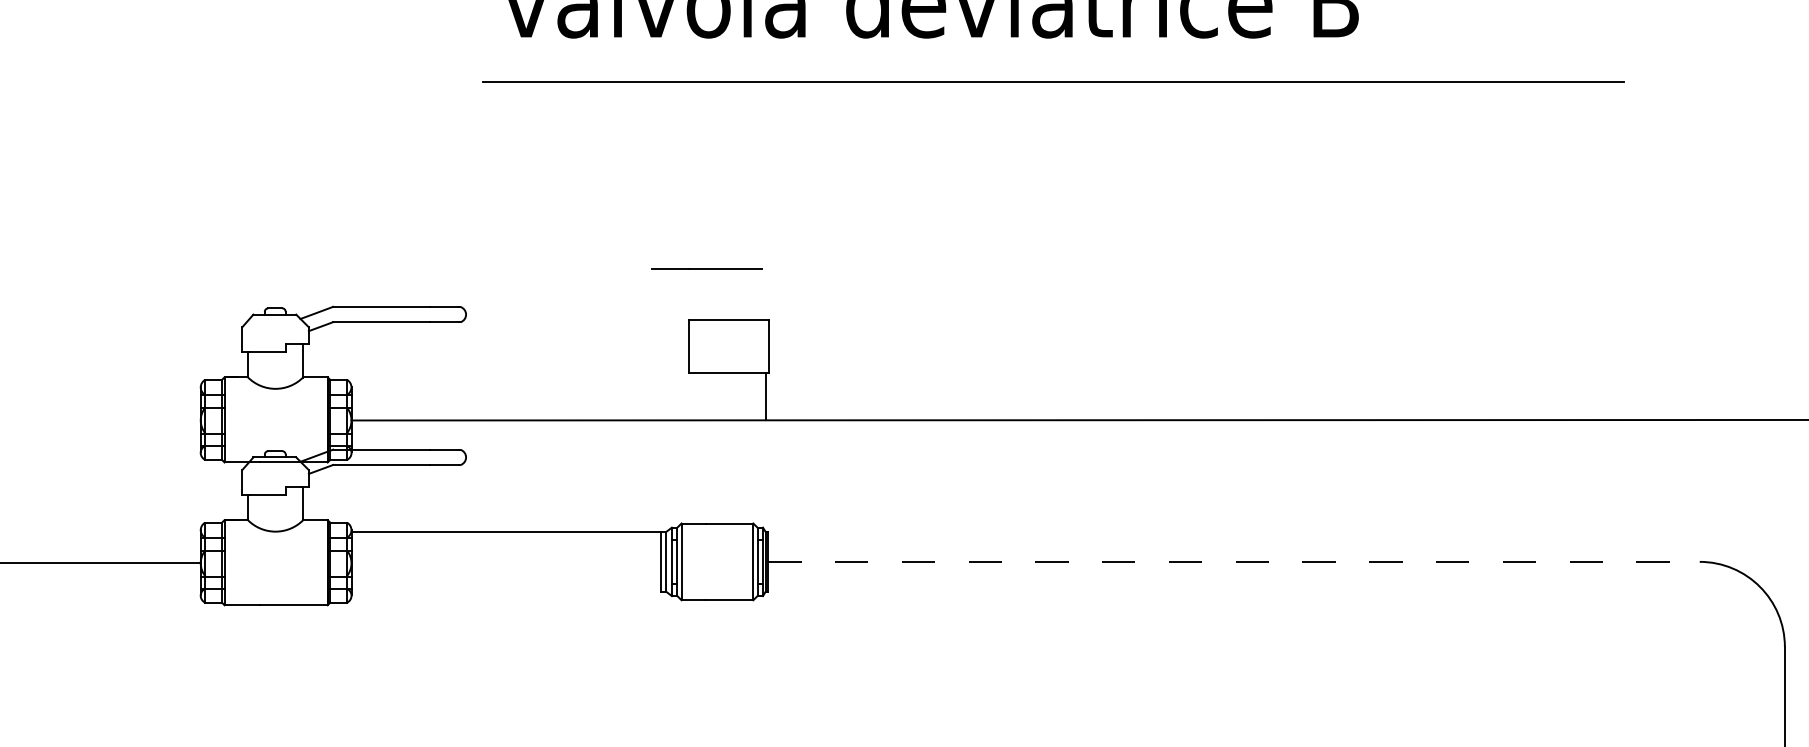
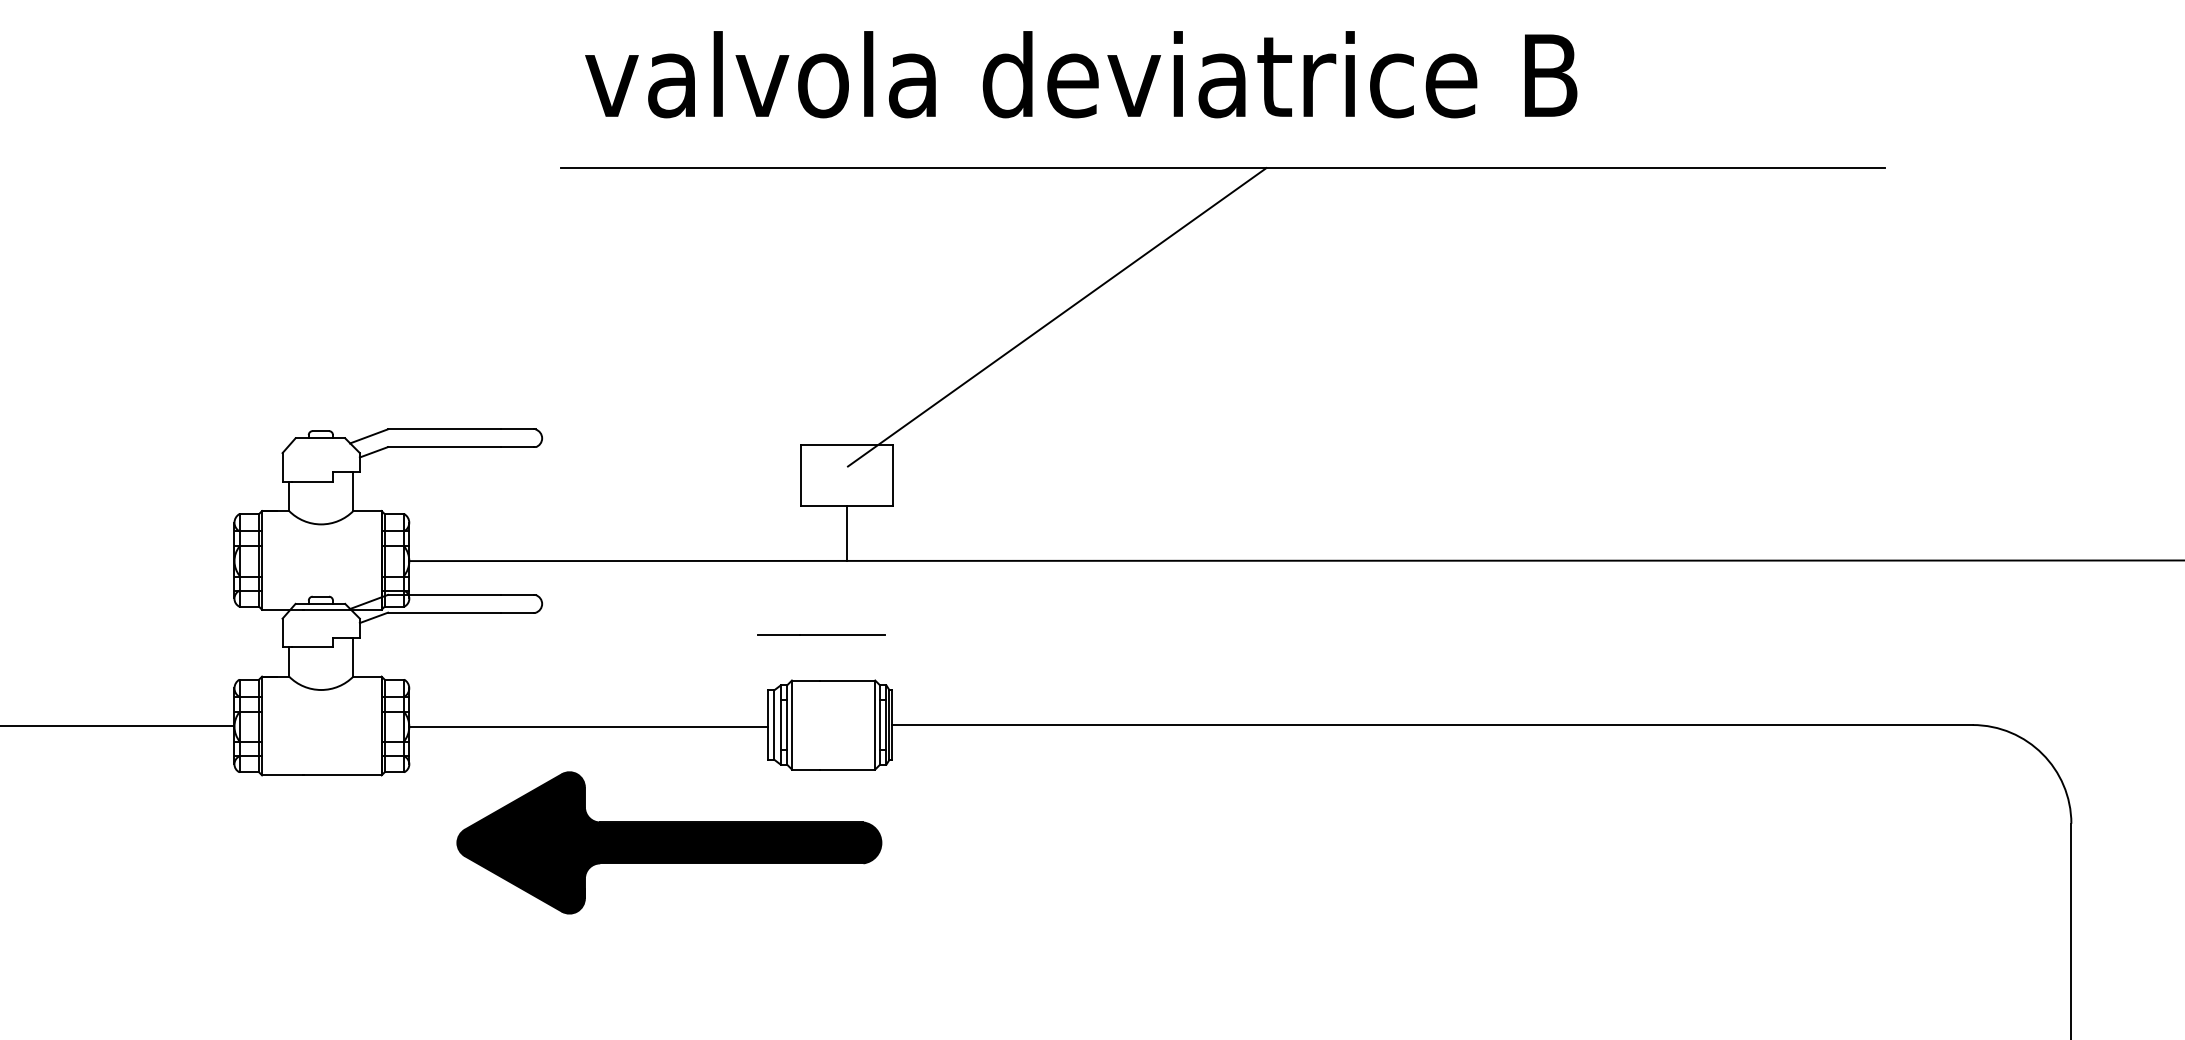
line: (909, 210) -> (1056, 317), added
line: (707, 268) -> (821, 634), moved
line: (765, 396) -> (846, 533), moved
line: (506, 531) -> (588, 726), moved
line: (1234, 562) -> (1433, 725), dashed -> solid
part: (575, 663) -> (669, 842), added

